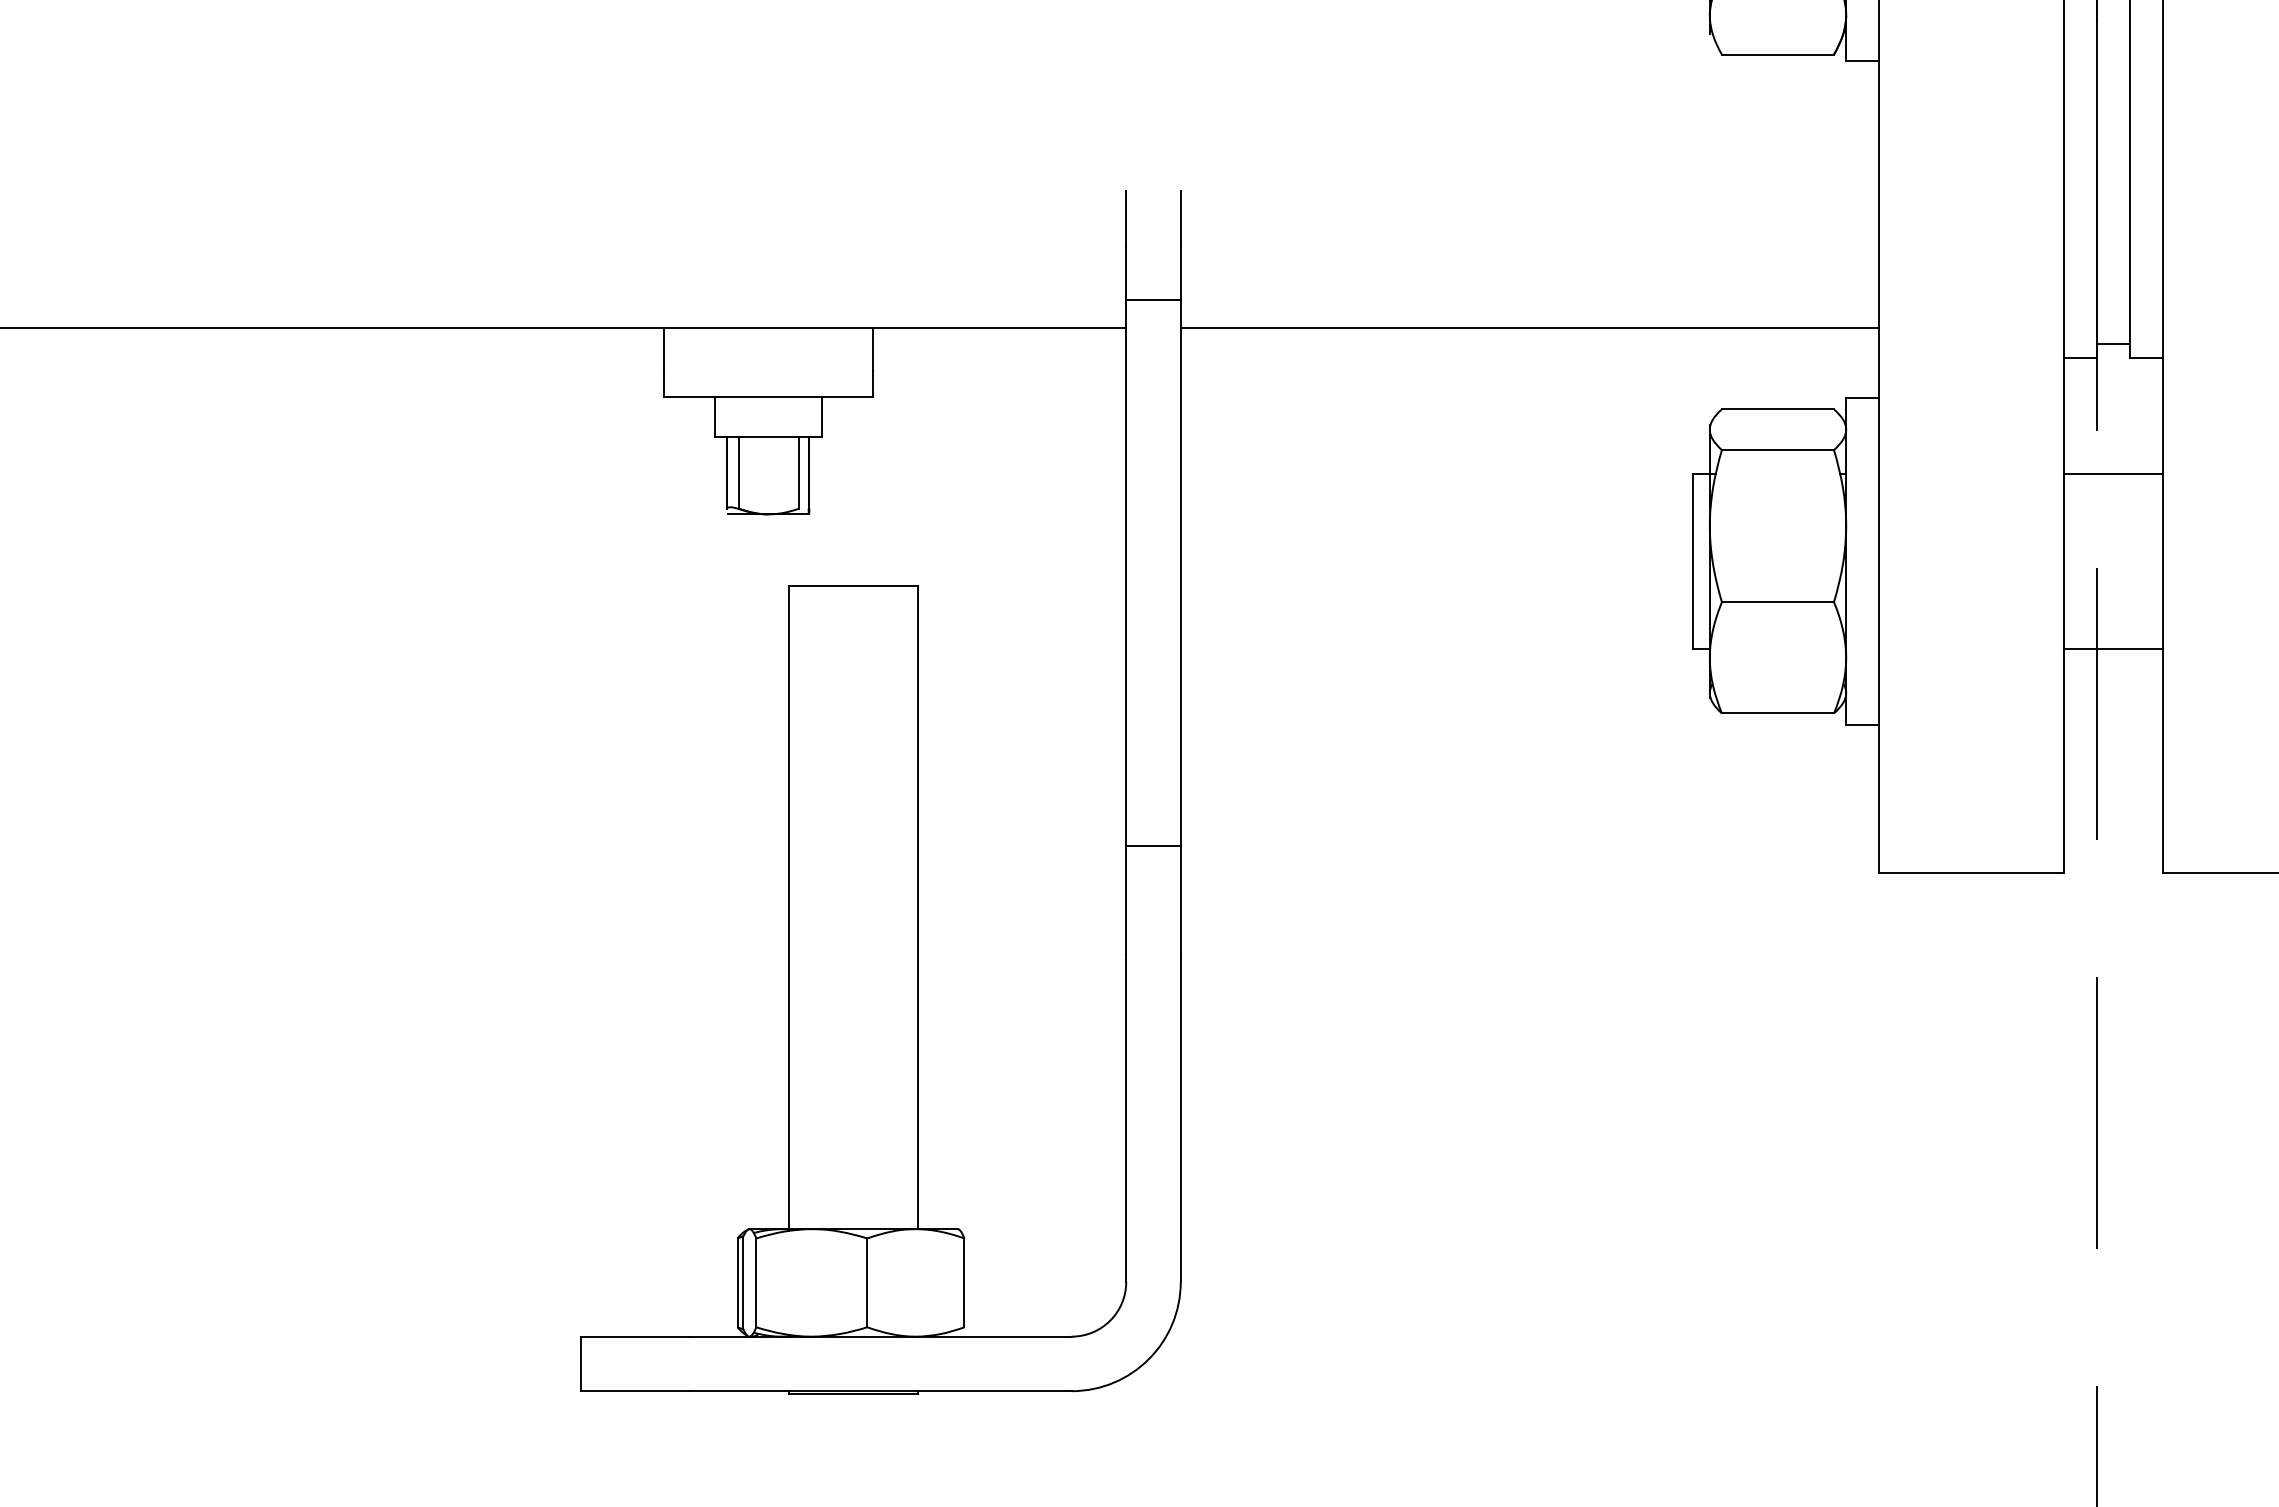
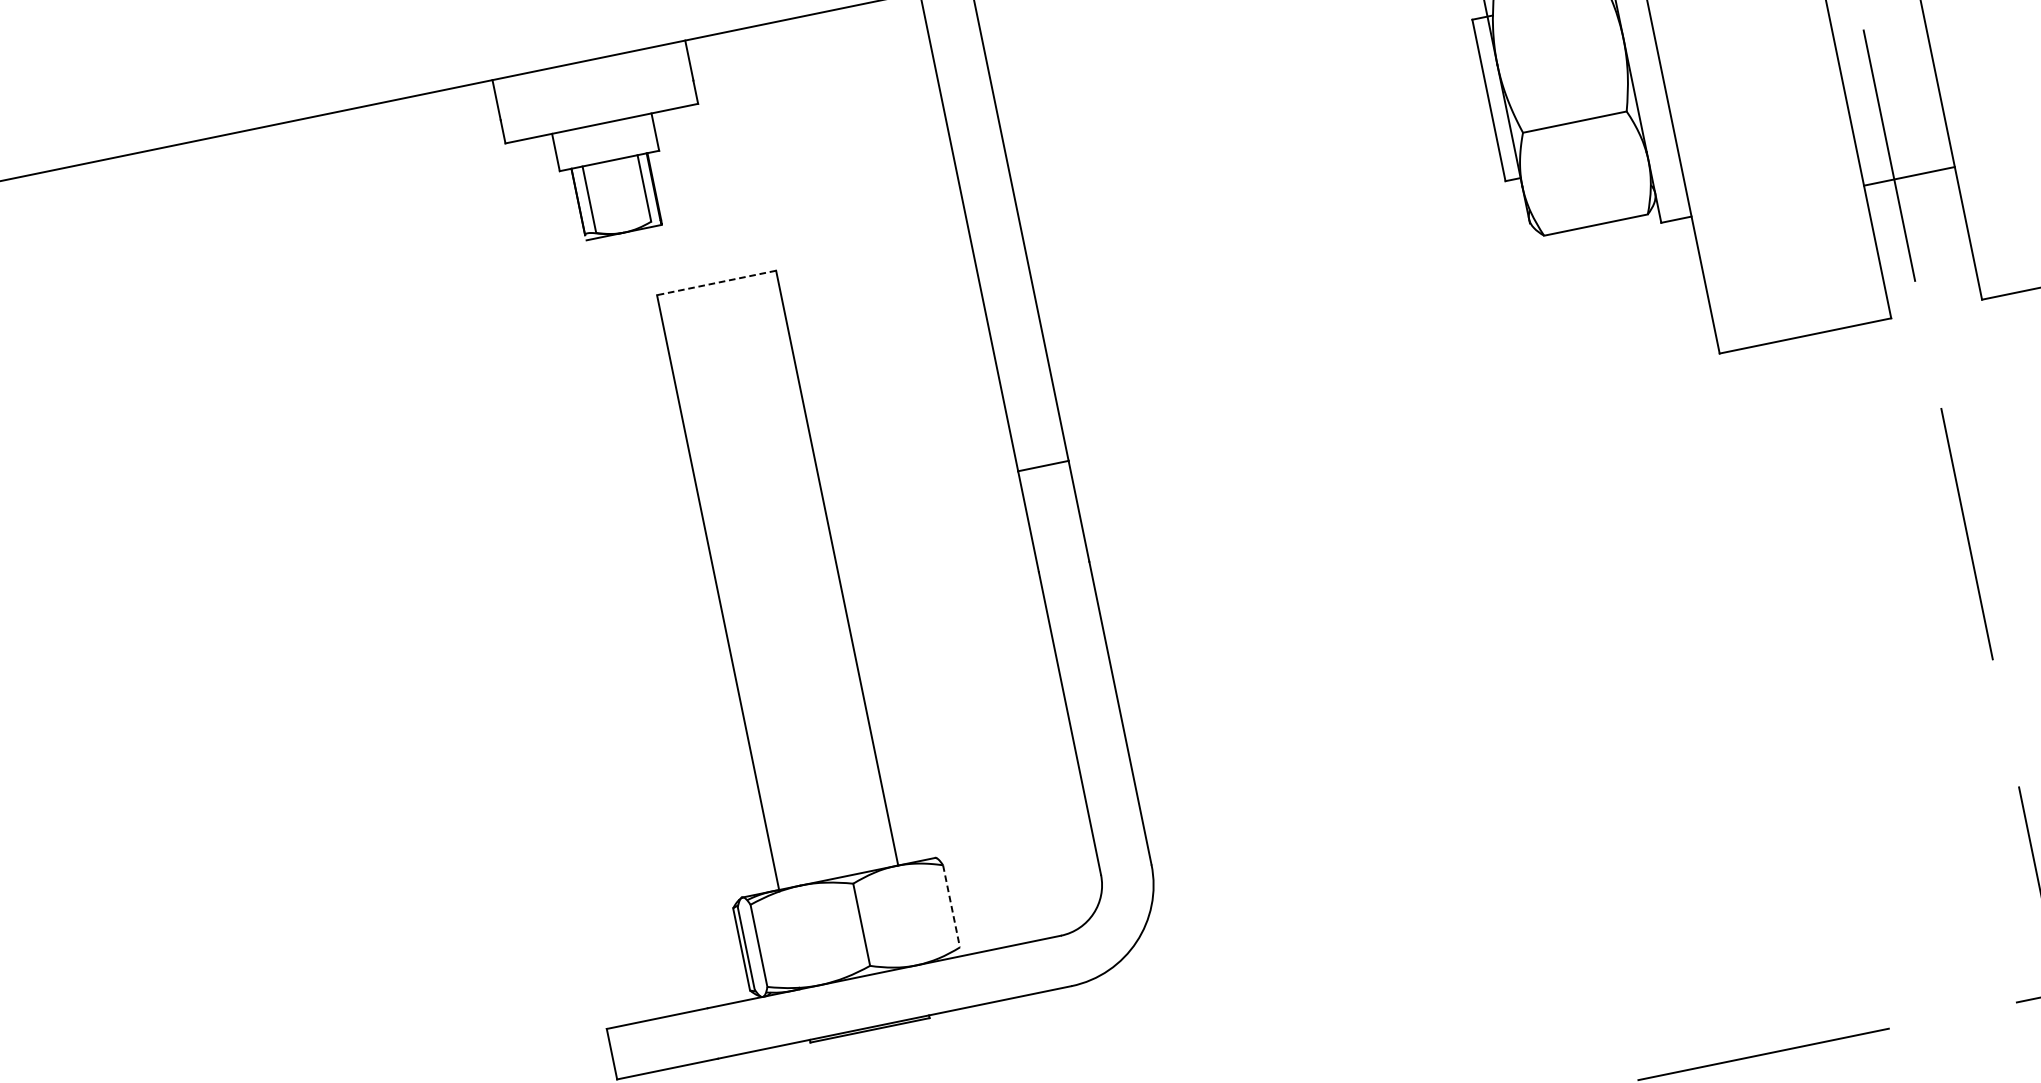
line: (853, 586) -> (716, 283), solid -> dashed
line: (2113, 648) -> (1909, 176), moved
line: (964, 1283) -> (951, 906), solid -> dashed

